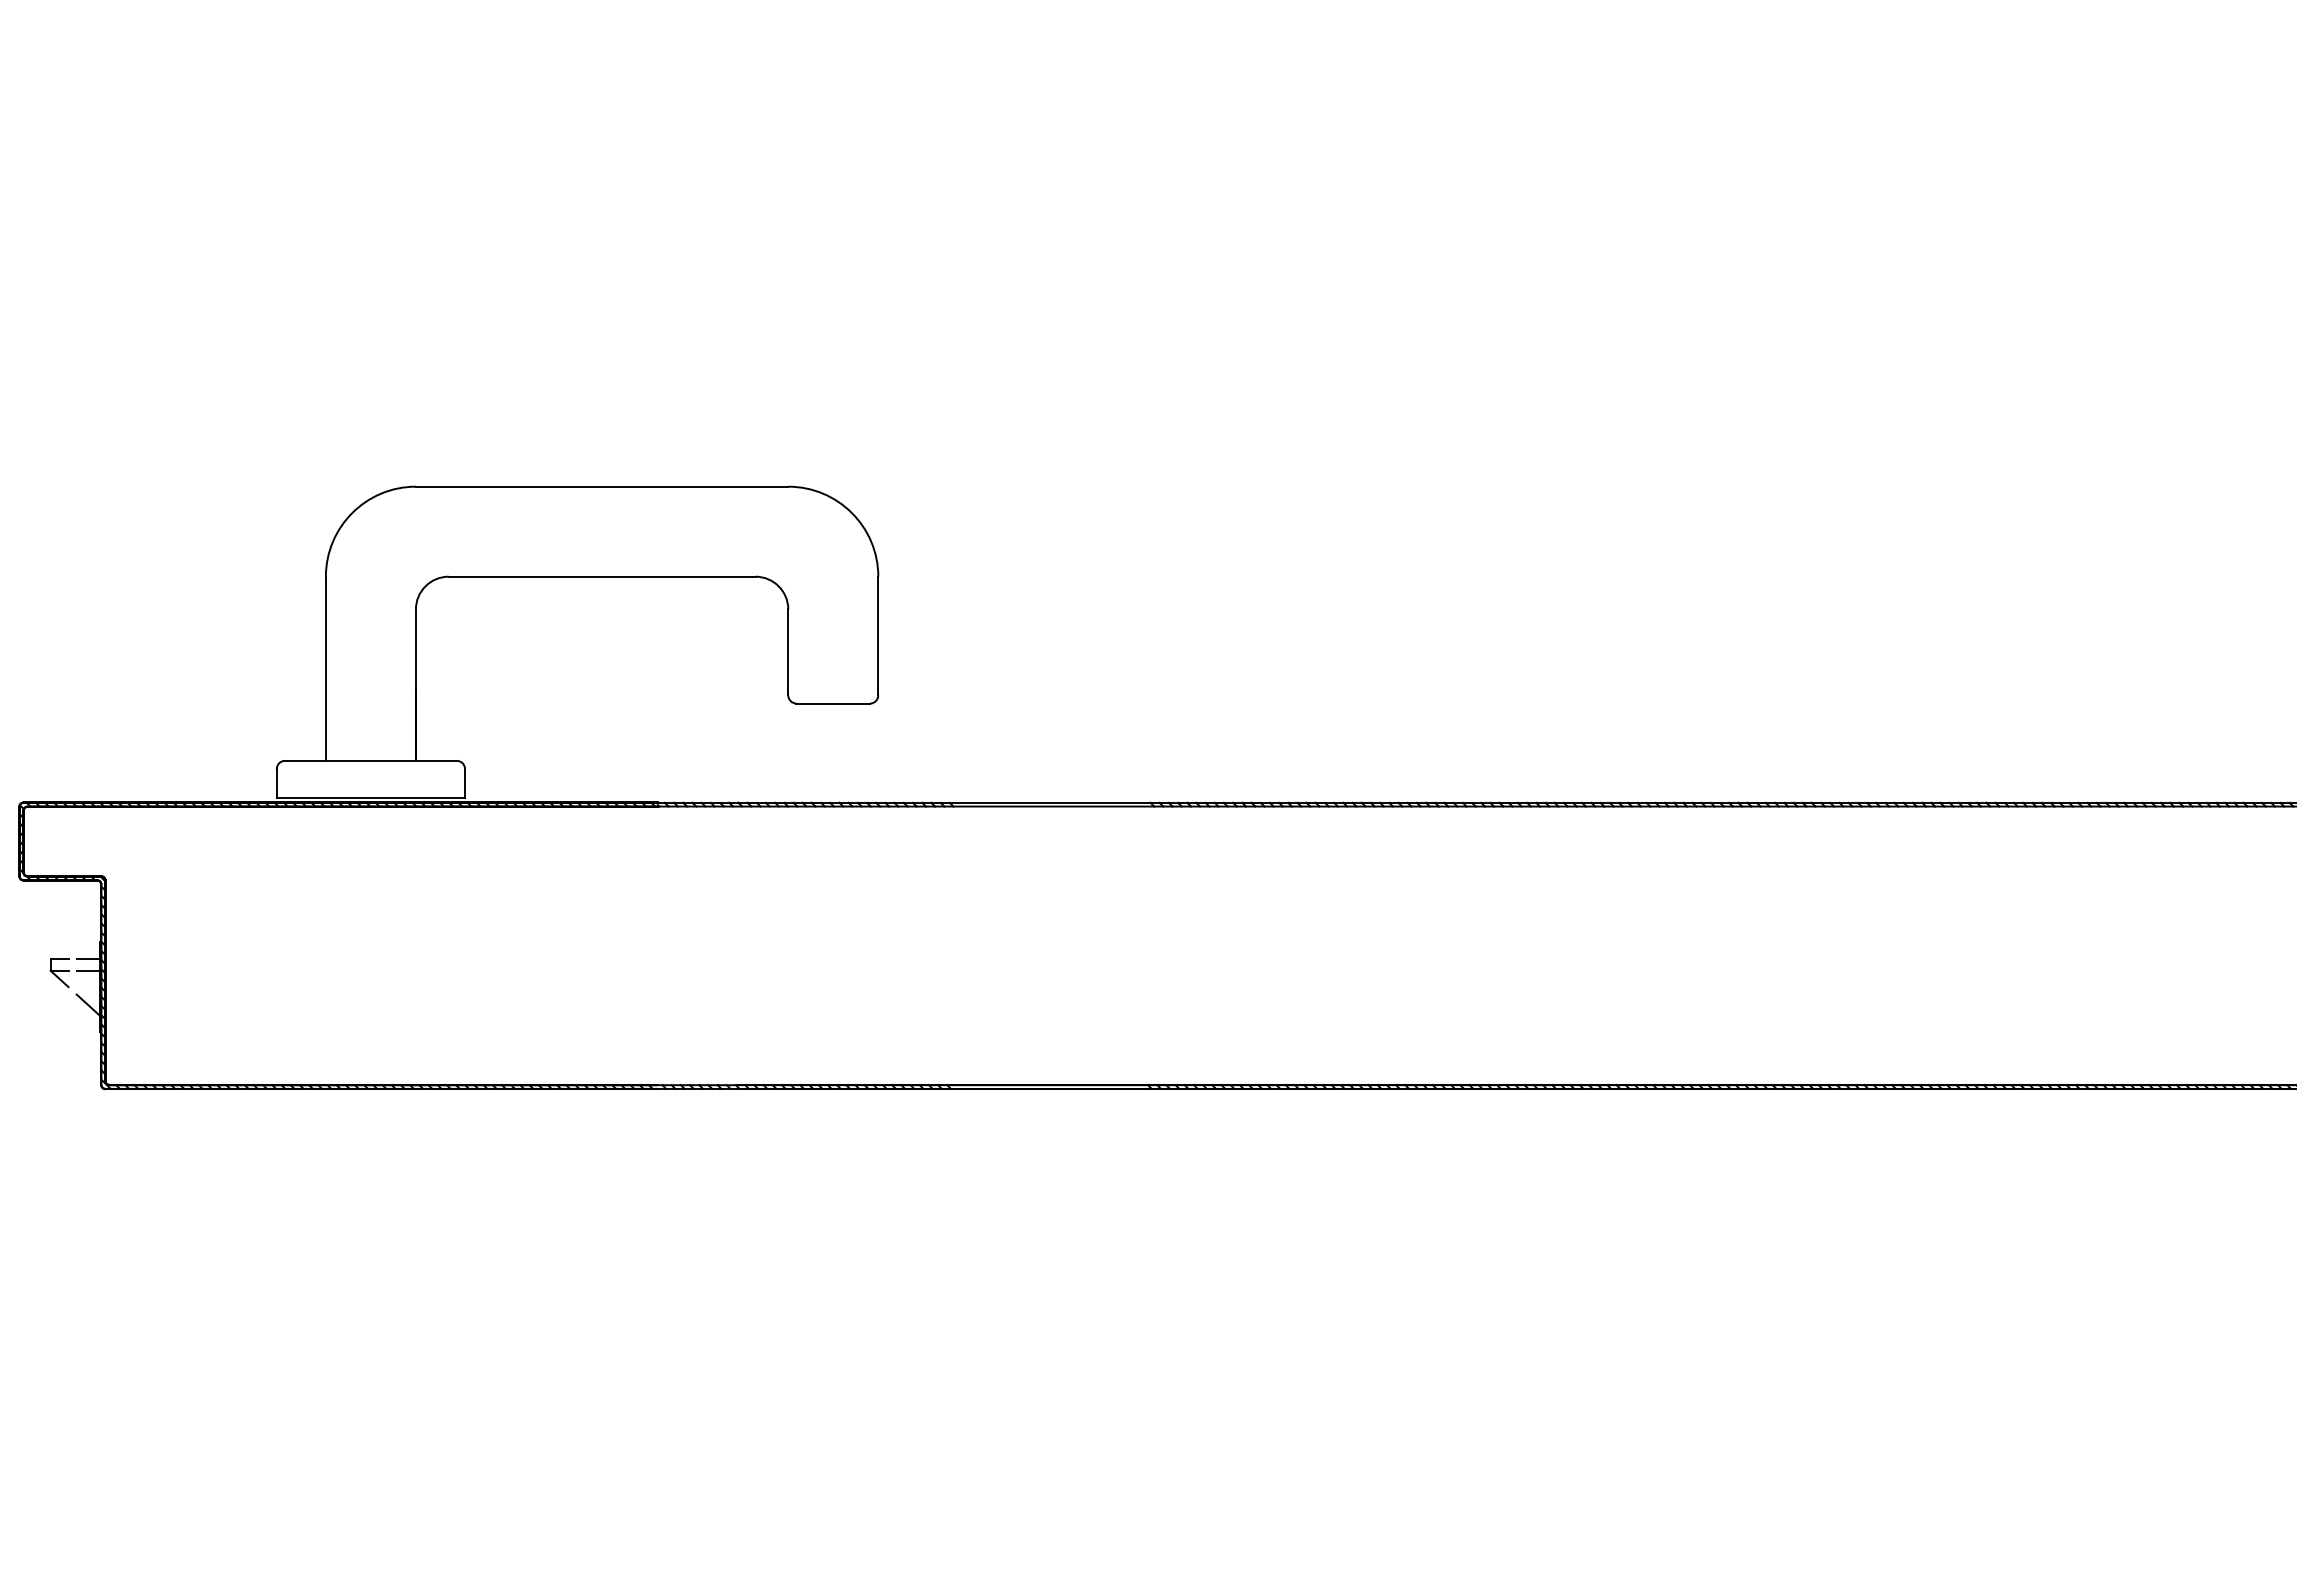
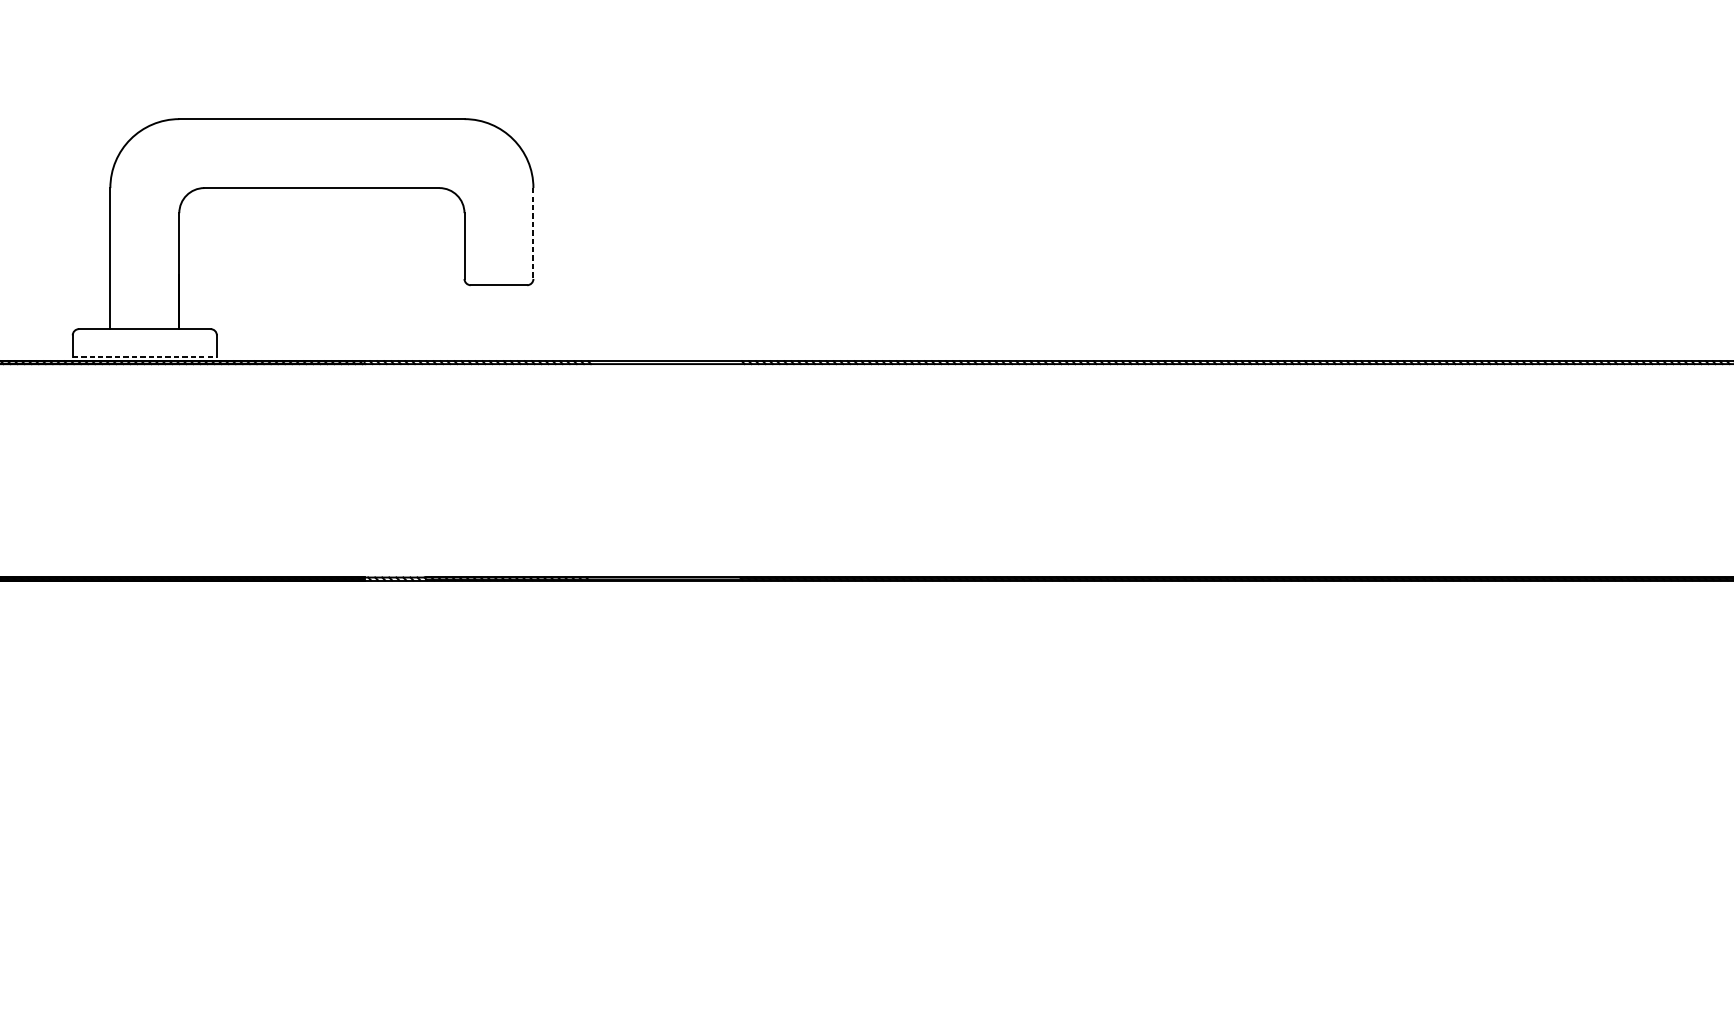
line: (878, 636) -> (533, 233), solid -> dashed
line: (371, 797) -> (145, 357), solid -> dashed

